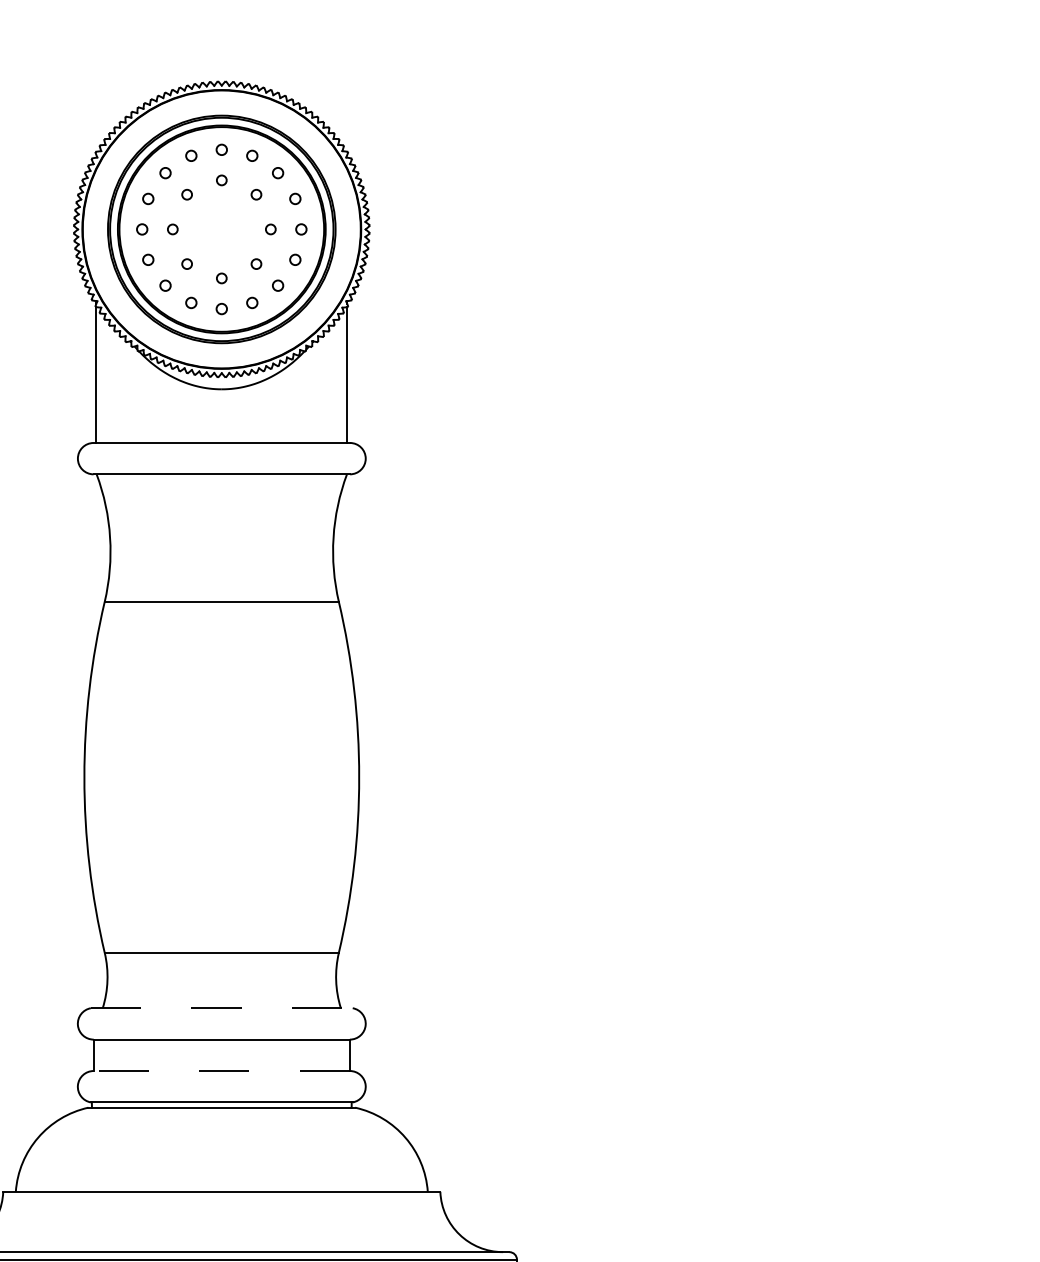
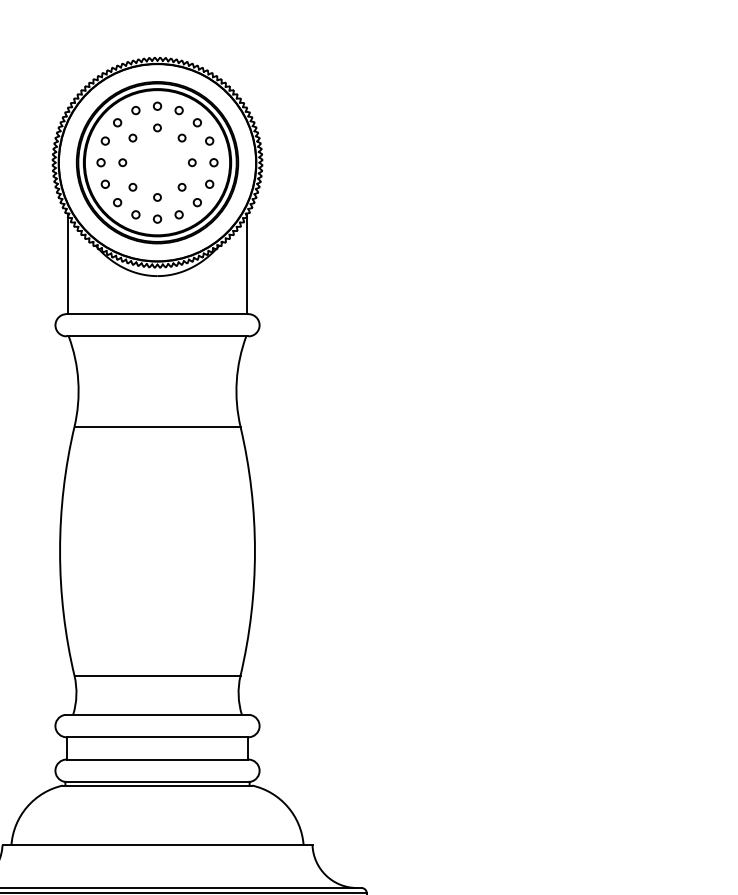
line: (221, 1008) -> (157, 715), dashed -> solid
line: (221, 1071) -> (157, 759), dashed -> solid

